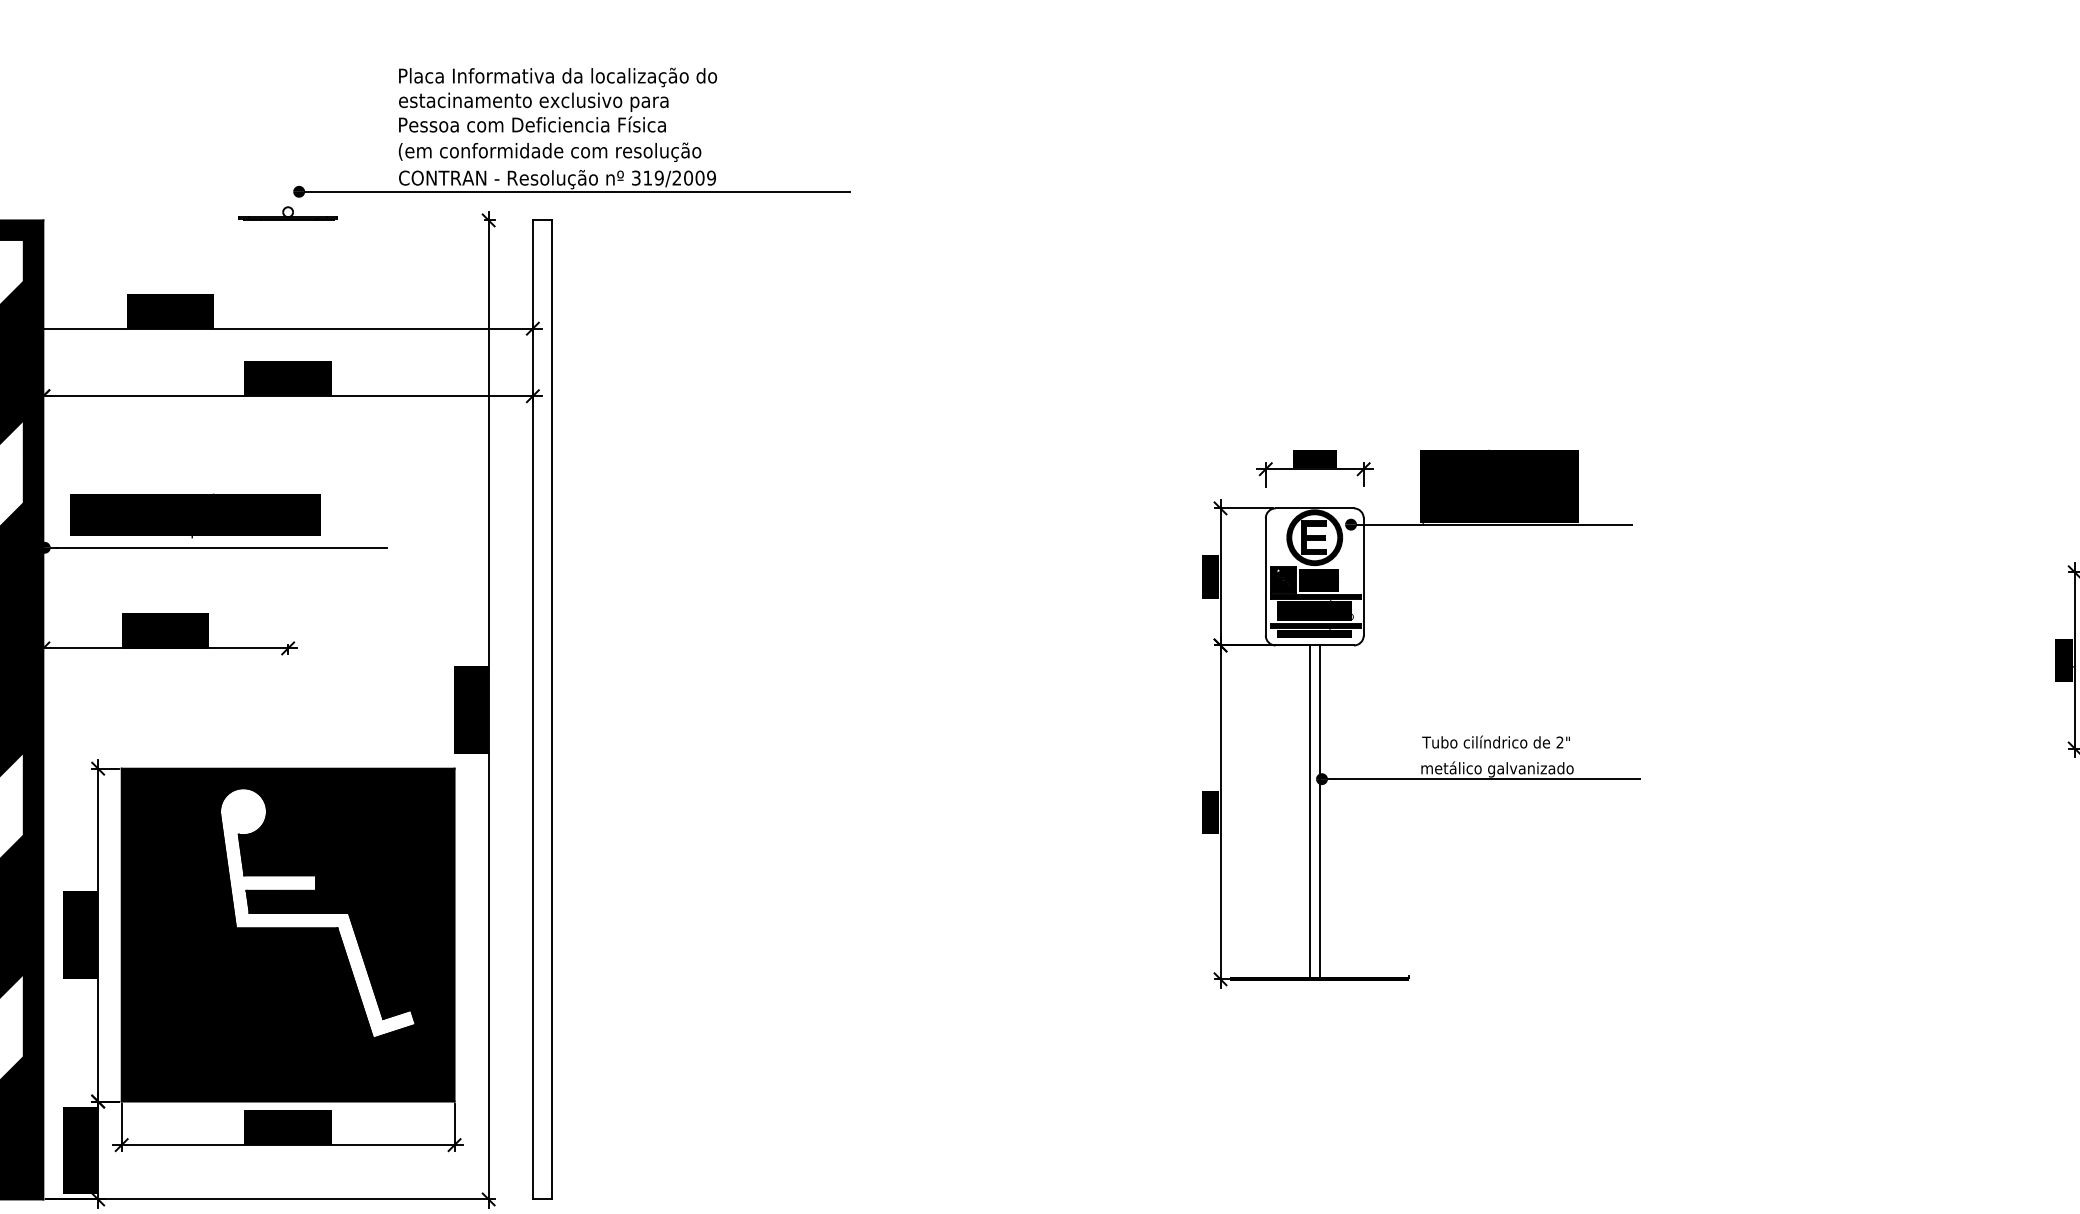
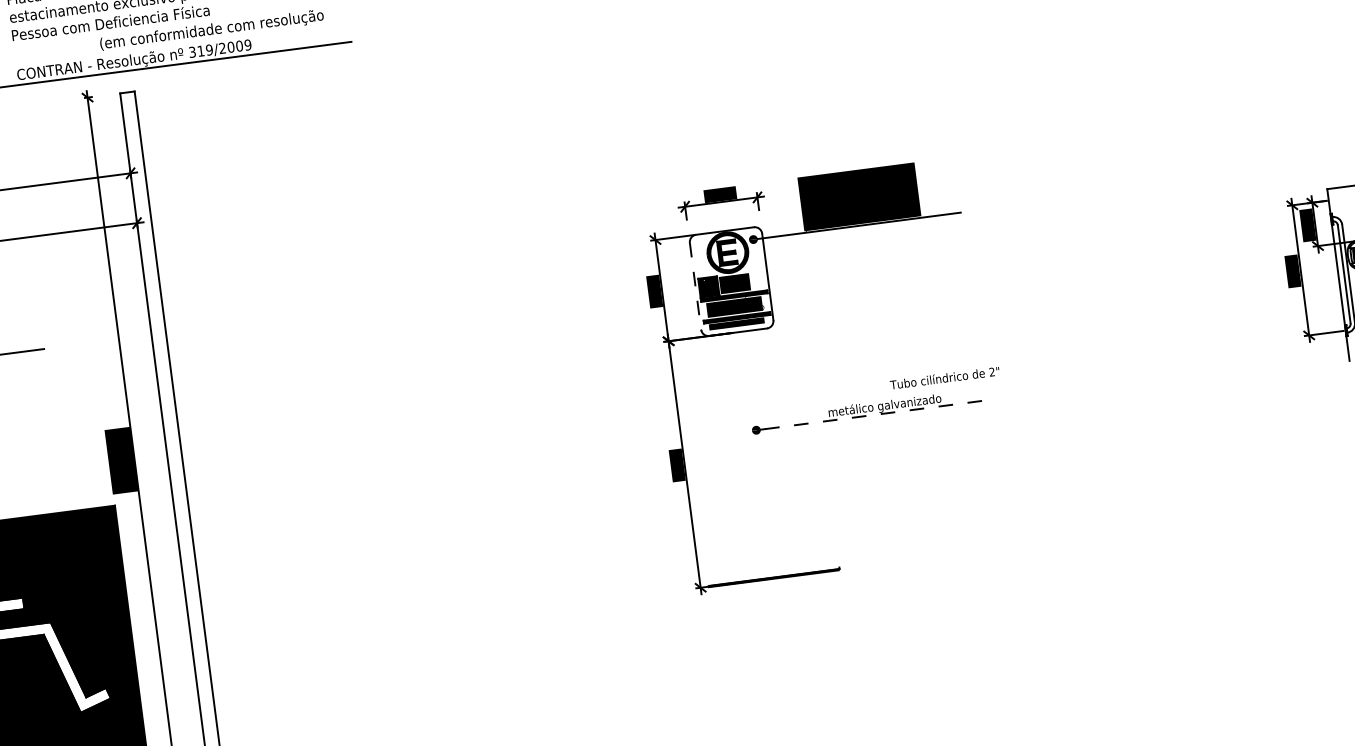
text: (549, 151) -> (211, 29), moved
line: (1265, 576) -> (695, 286), solid -> dashed
text: (1495, 741) -> (944, 377), moved
line: (1486, 779) -> (877, 414), solid -> dashed
line: (1309, 811) -> (750, 455), removed
line: (1319, 811) -> (757, 454), removed

